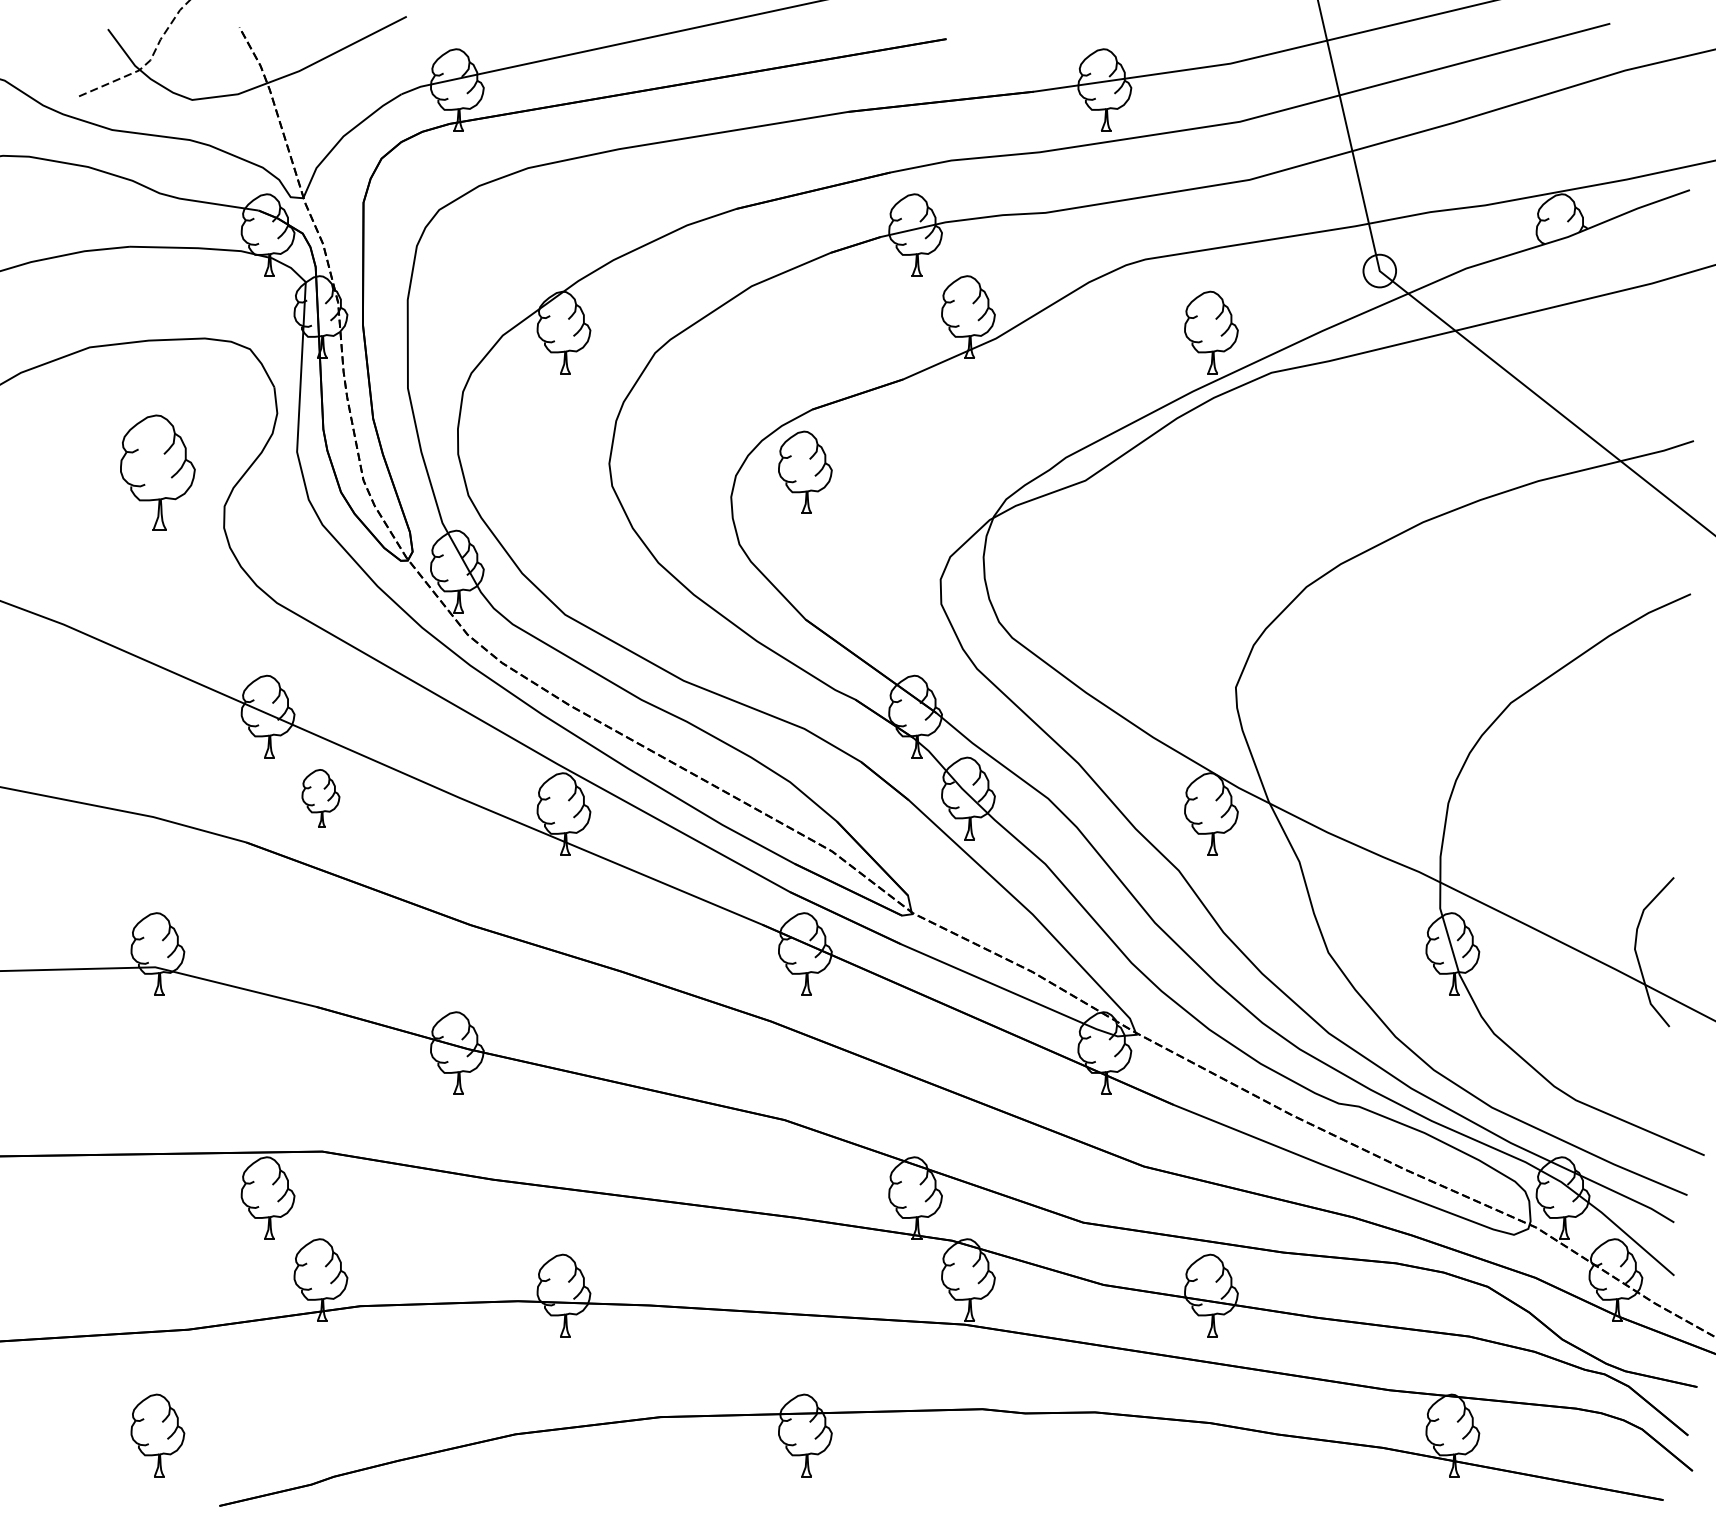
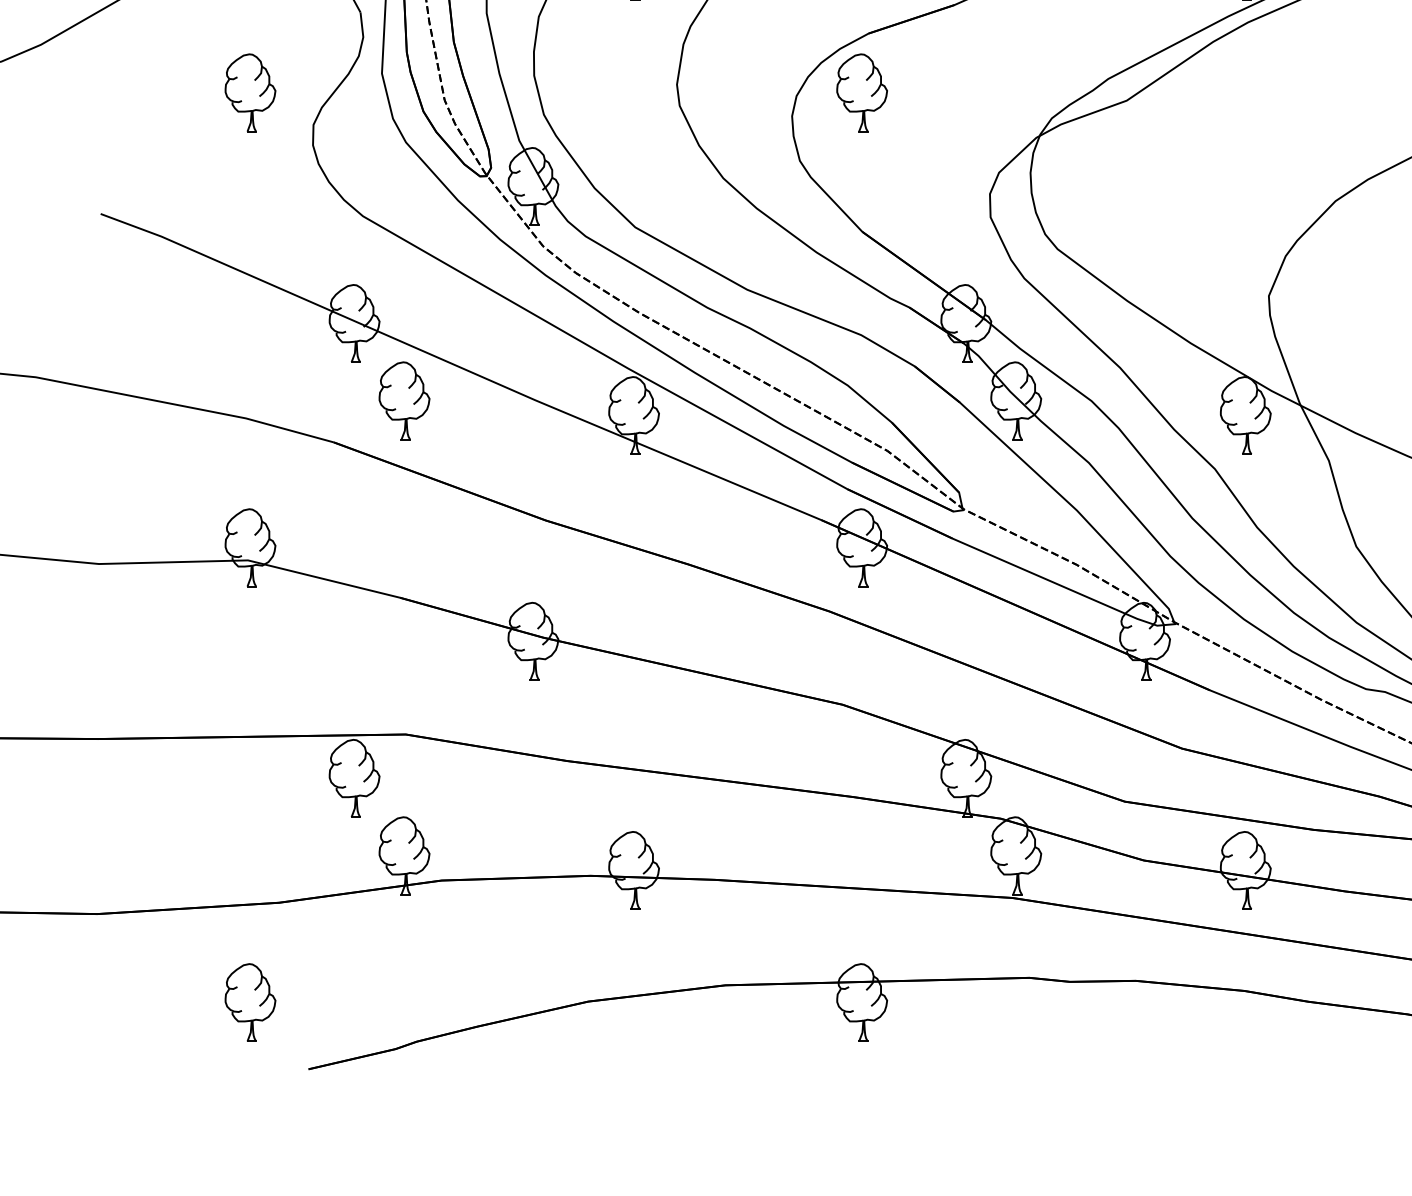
part: (157, 471) -> (250, 92), size x0.71
part: (320, 798) -> (404, 400), size x1.43

